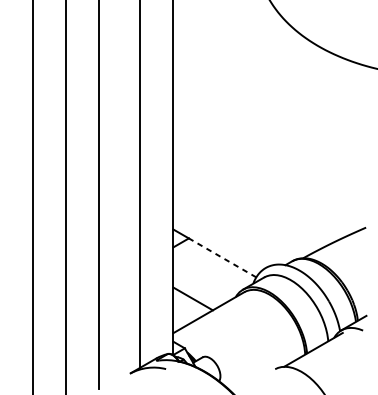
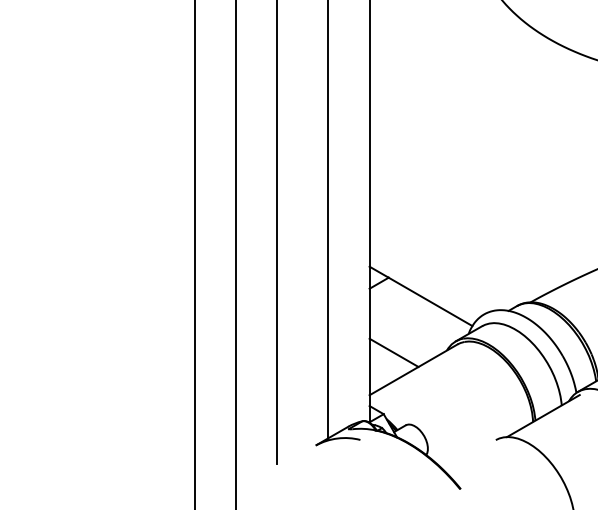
line: (222, 257) -> (430, 301), dashed -> solid

